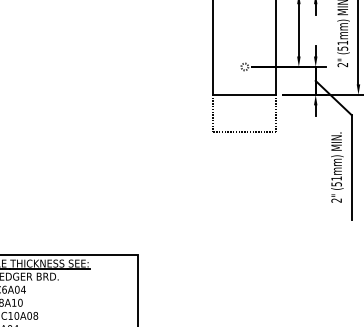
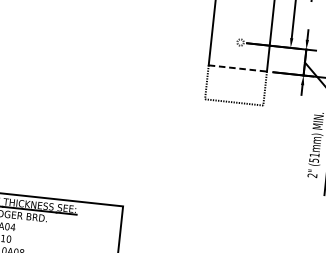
line: (245, 94) -> (238, 68), solid -> dashed

